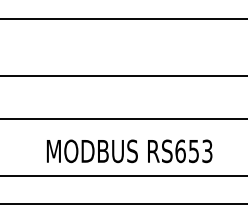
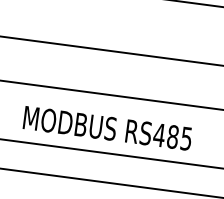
text: (193, 151) -> (172, 137), RS653 -> RS485

